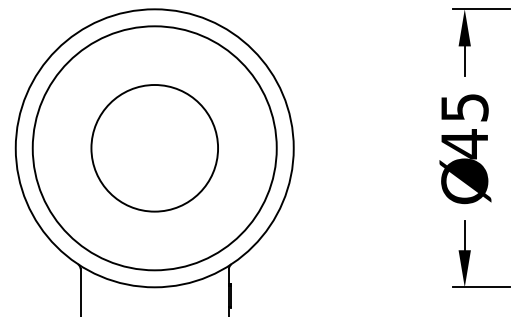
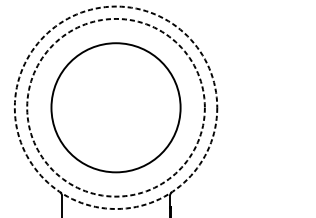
circle: (154, 148) -> (115, 107), size x1.4
circle: (154, 148) -> (115, 107), solid -> dashed
circle: (154, 148) -> (115, 107), solid -> dashed

